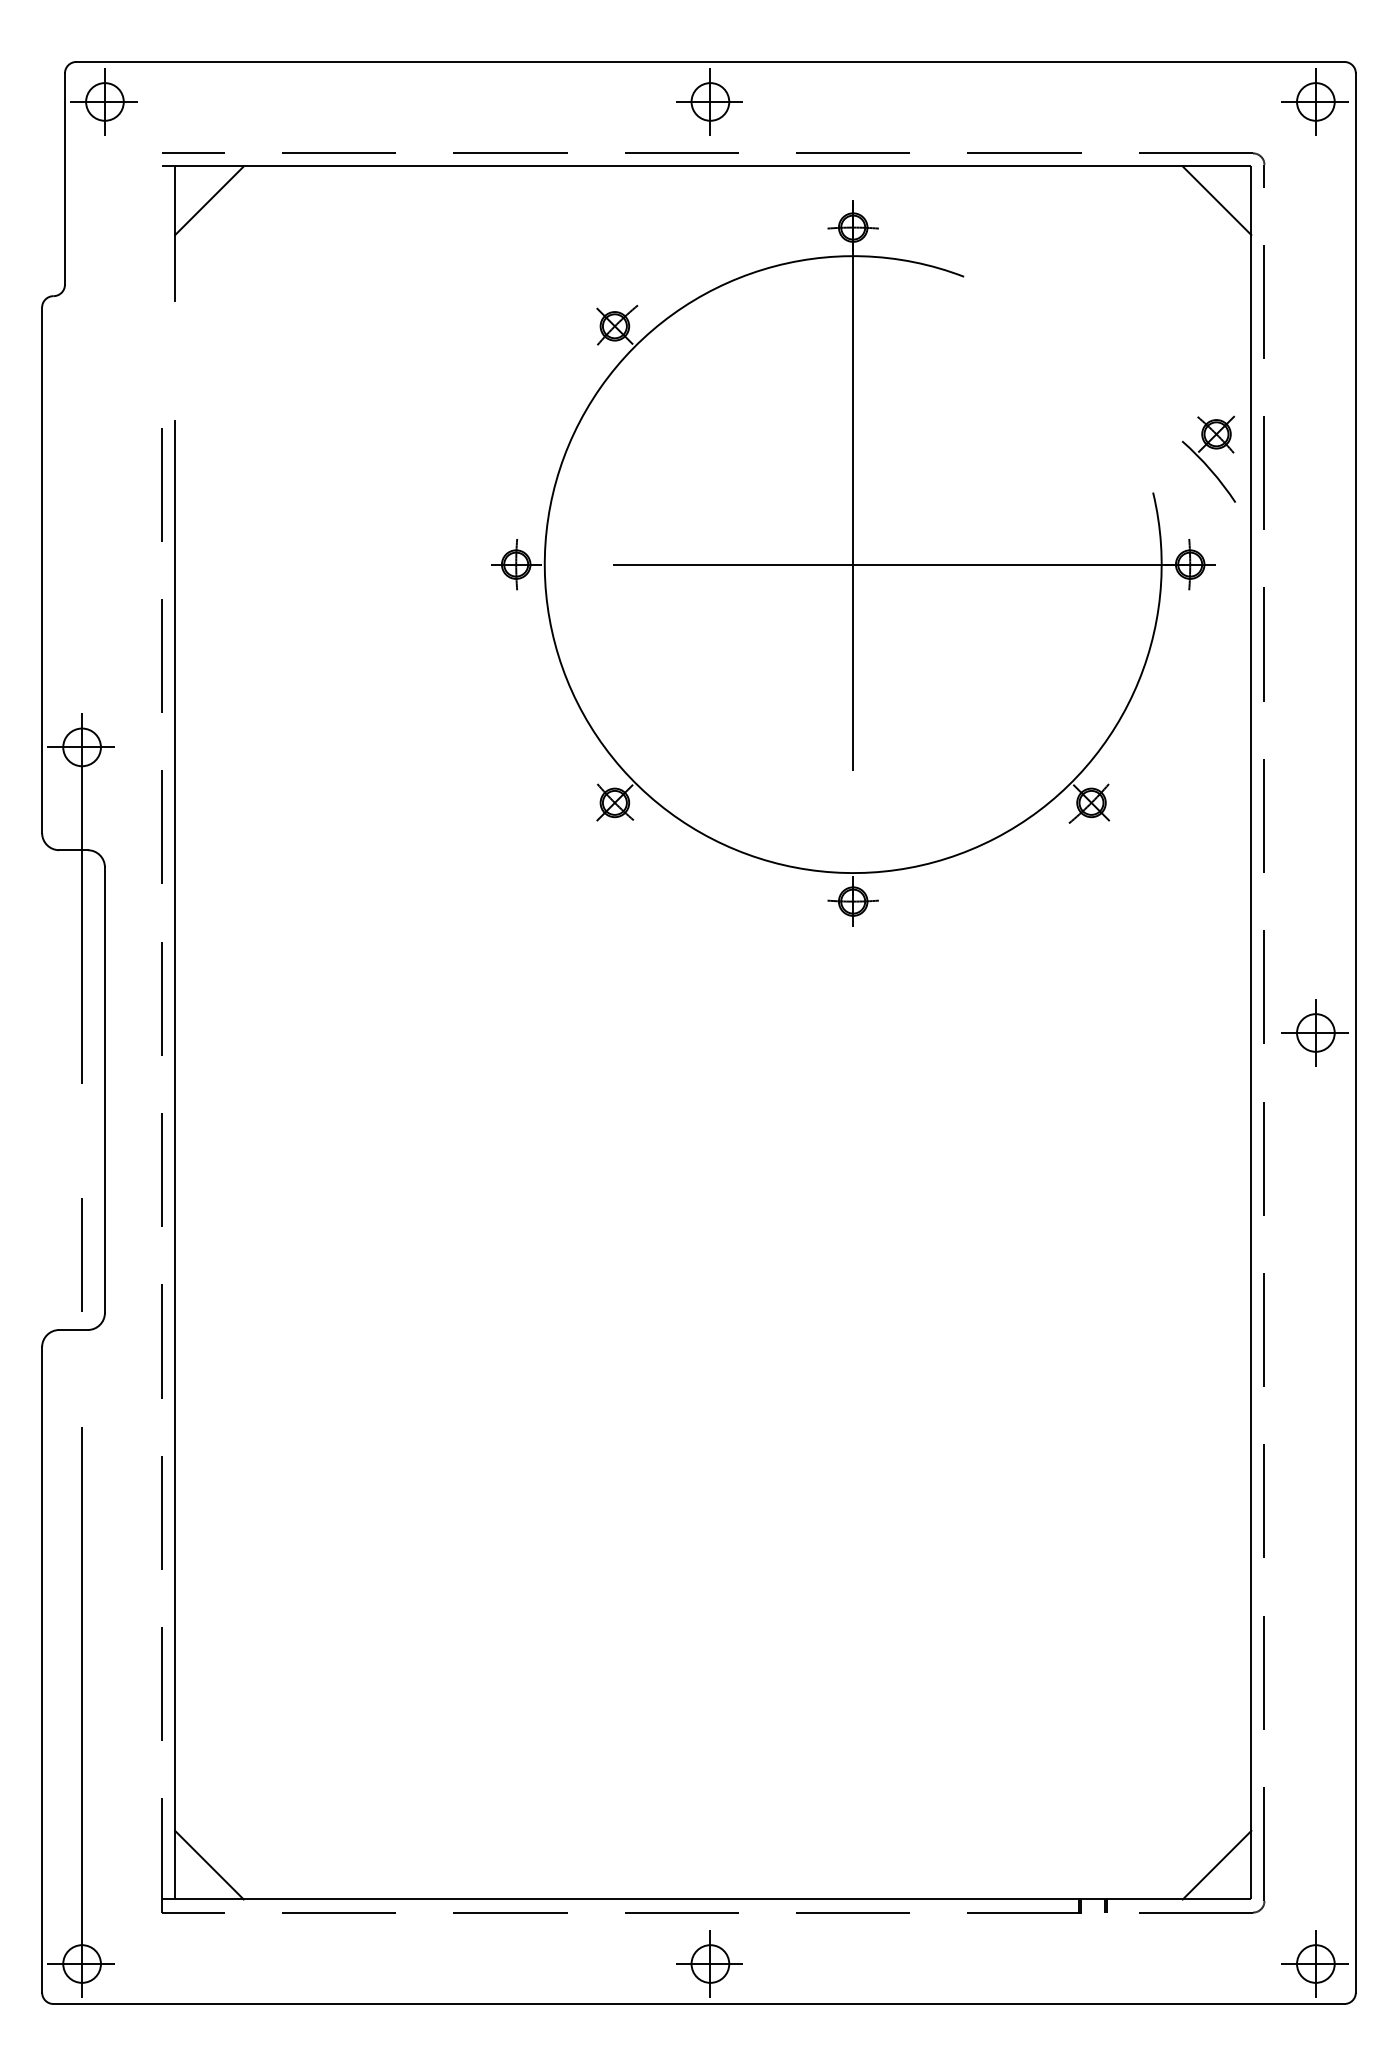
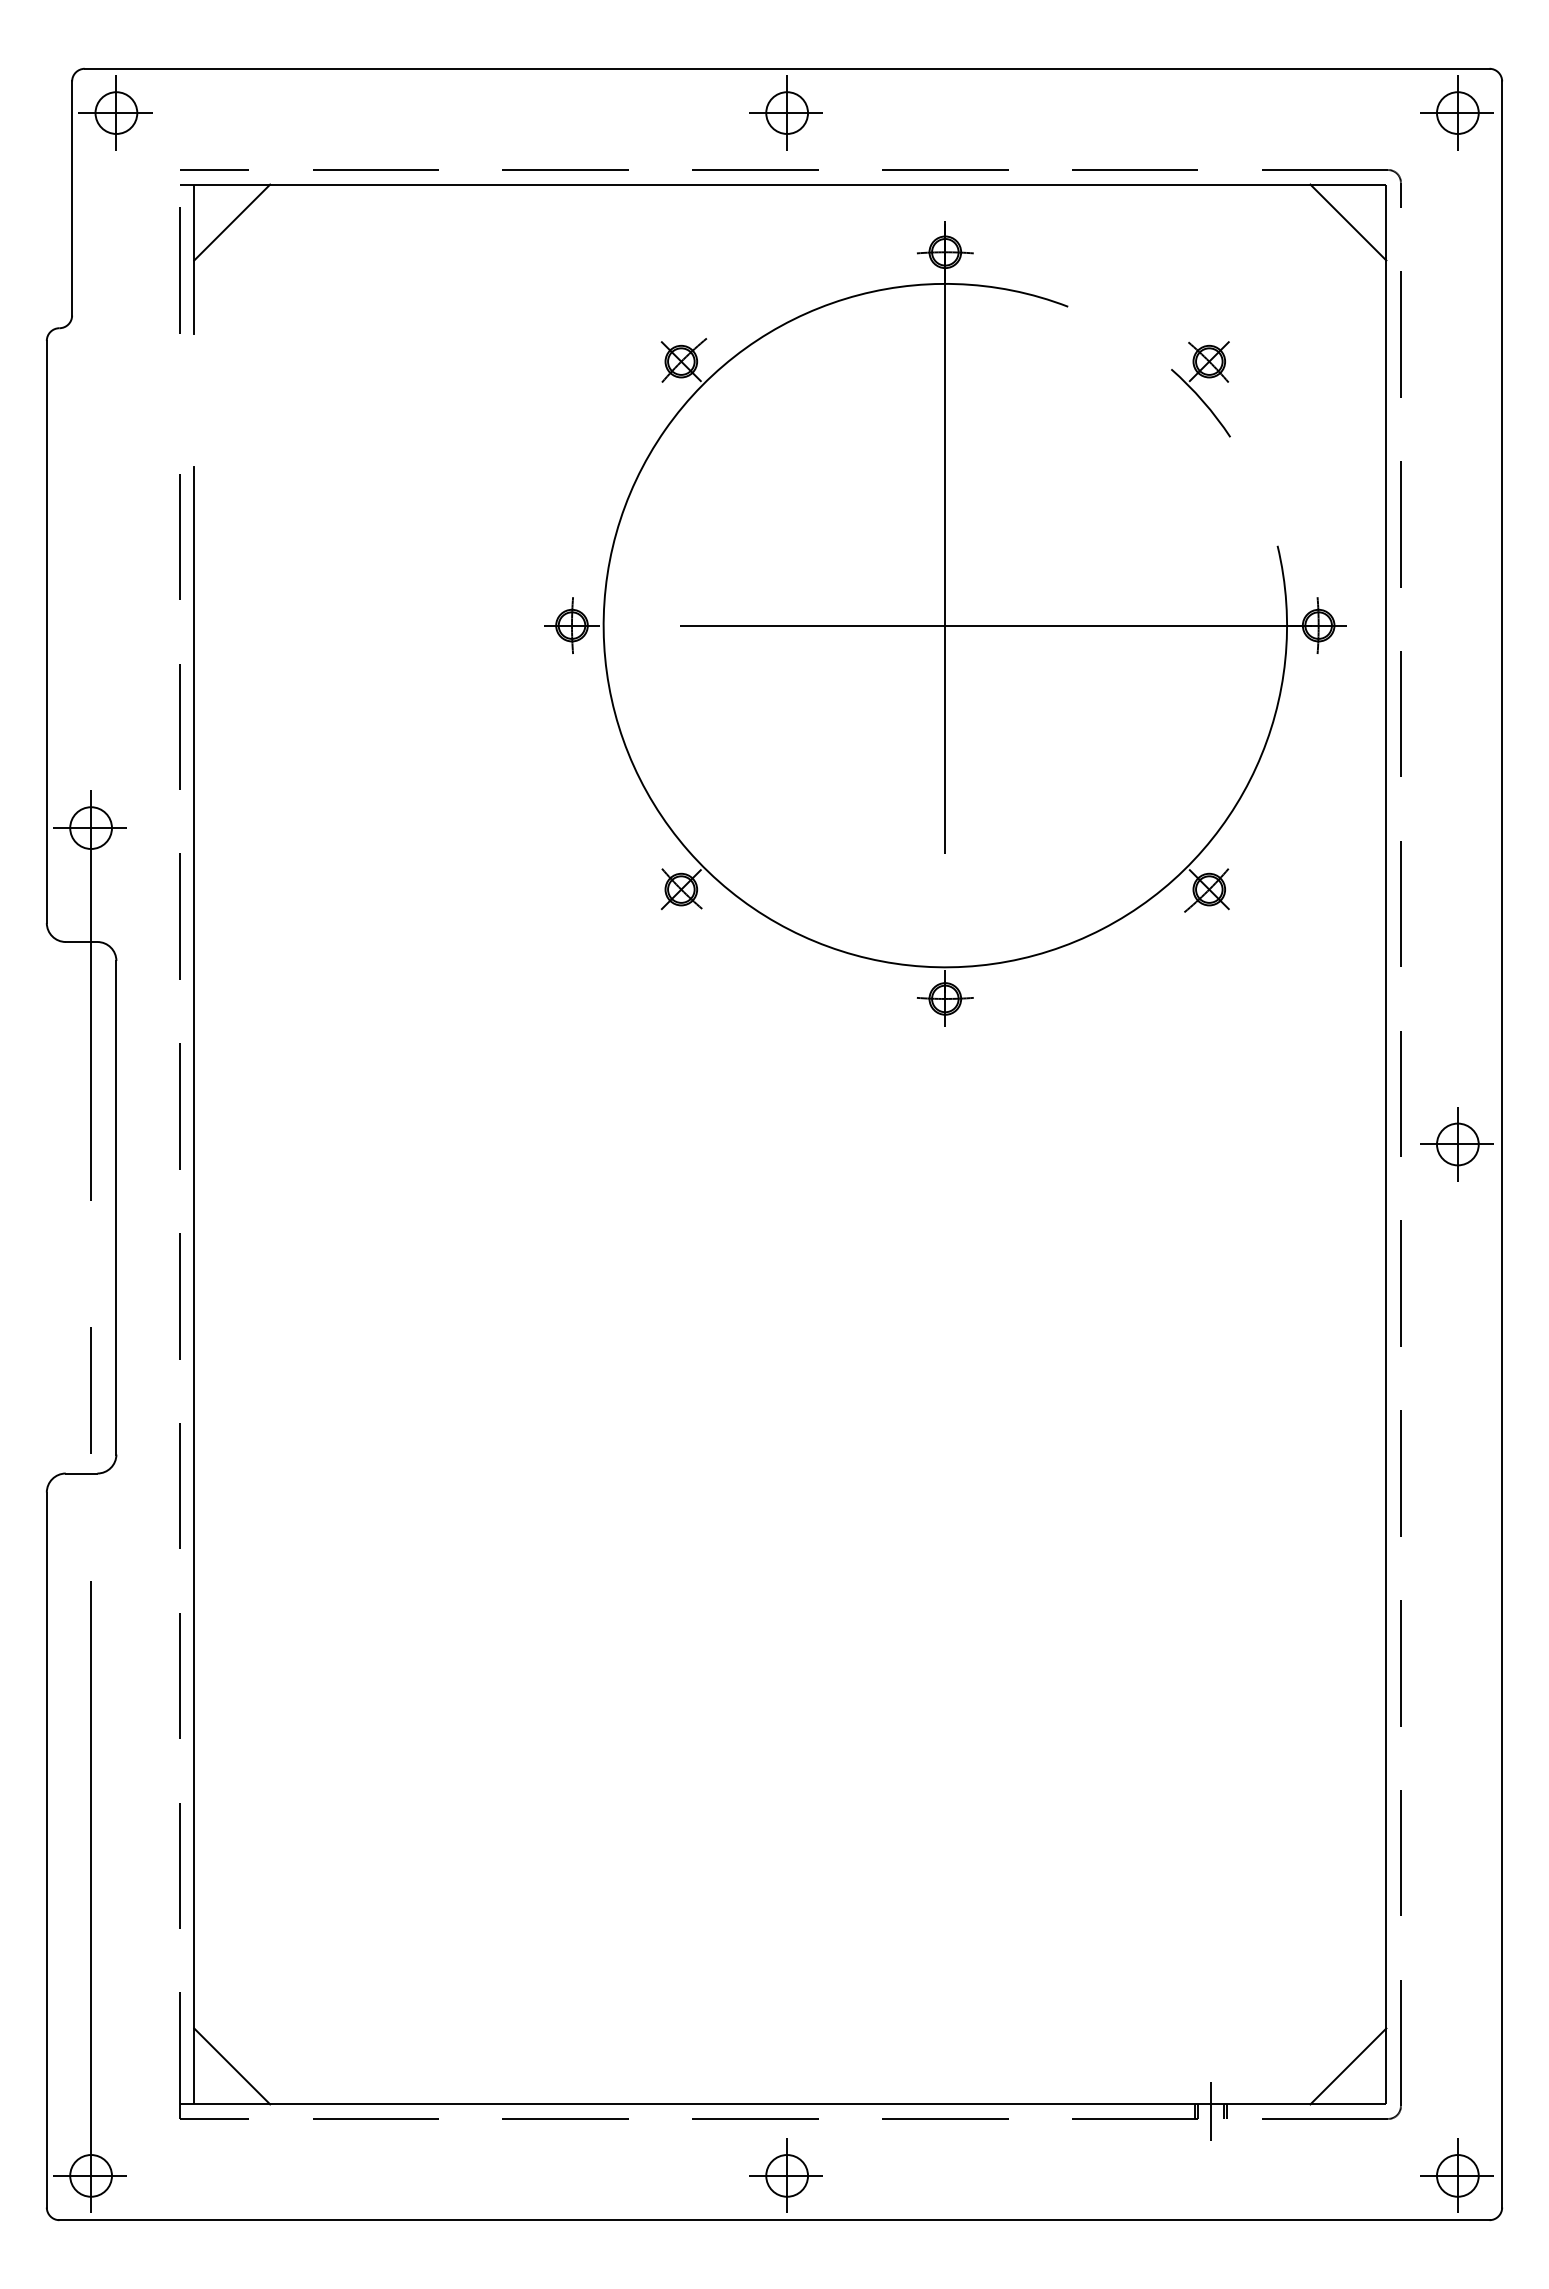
line: (161, 243) -> (179, 269), added
part: (1208, 458) -> (1200, 388), moved
line: (1093, 1905) -> (1211, 2111), added

